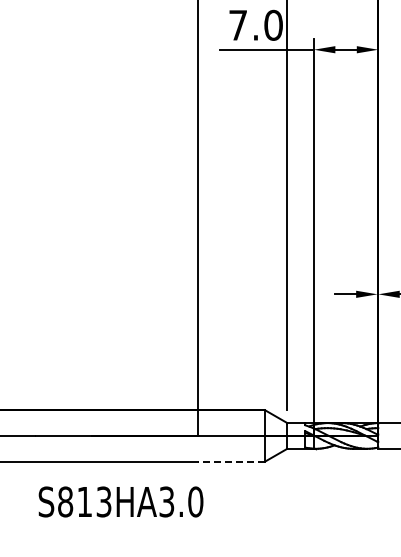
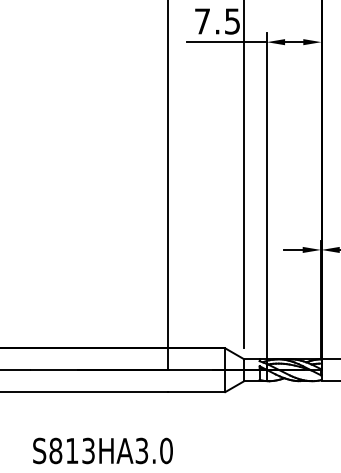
text: (273, 24) -> (232, 20), 7.0 -> 7.5
line: (231, 461) -> (196, 391), dashed -> solid
text: (120, 501) -> (102, 450), moved

